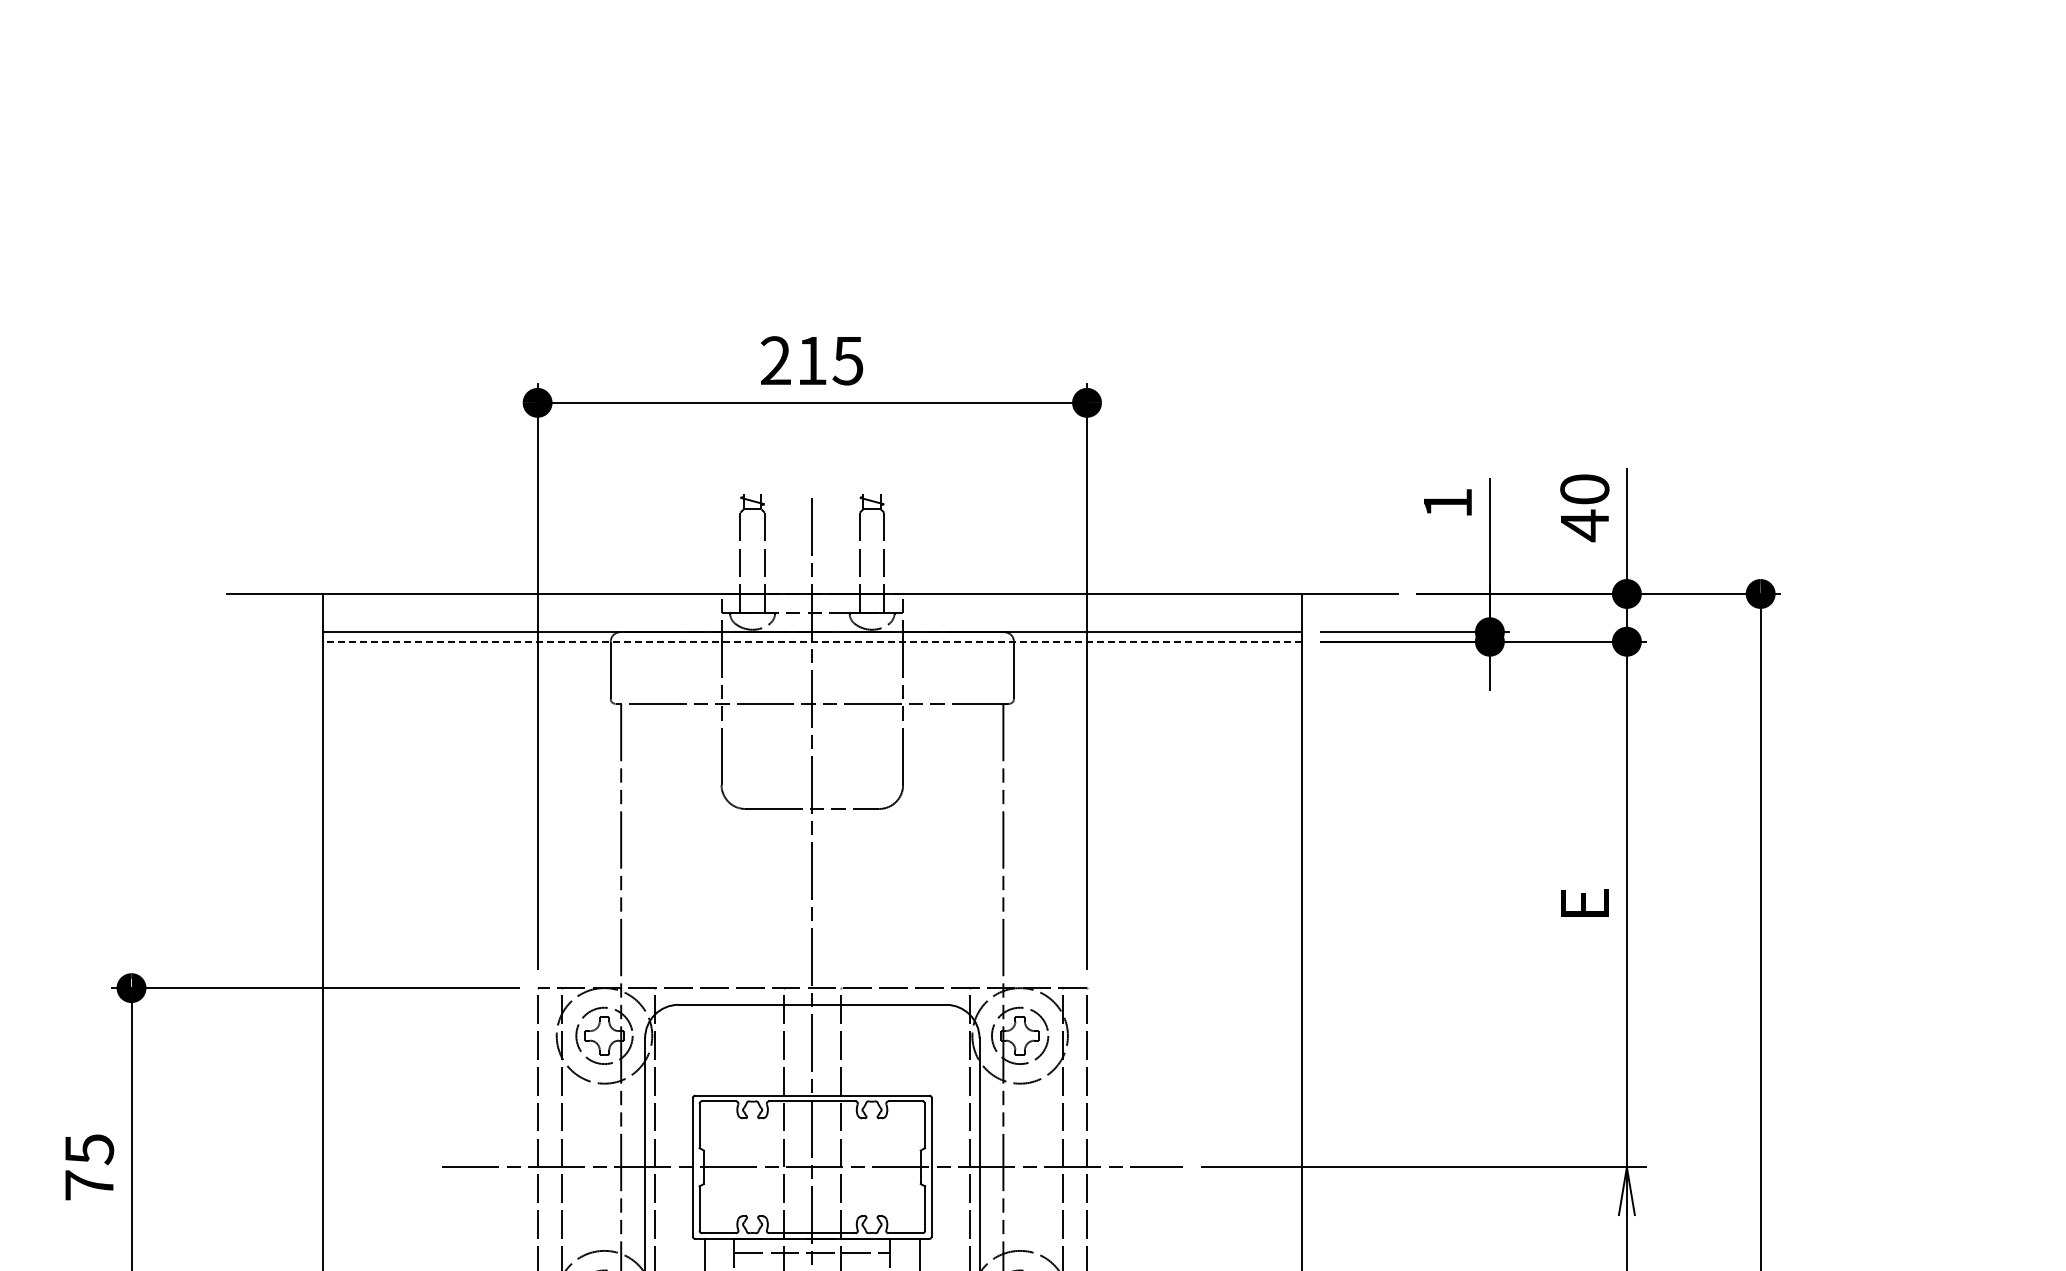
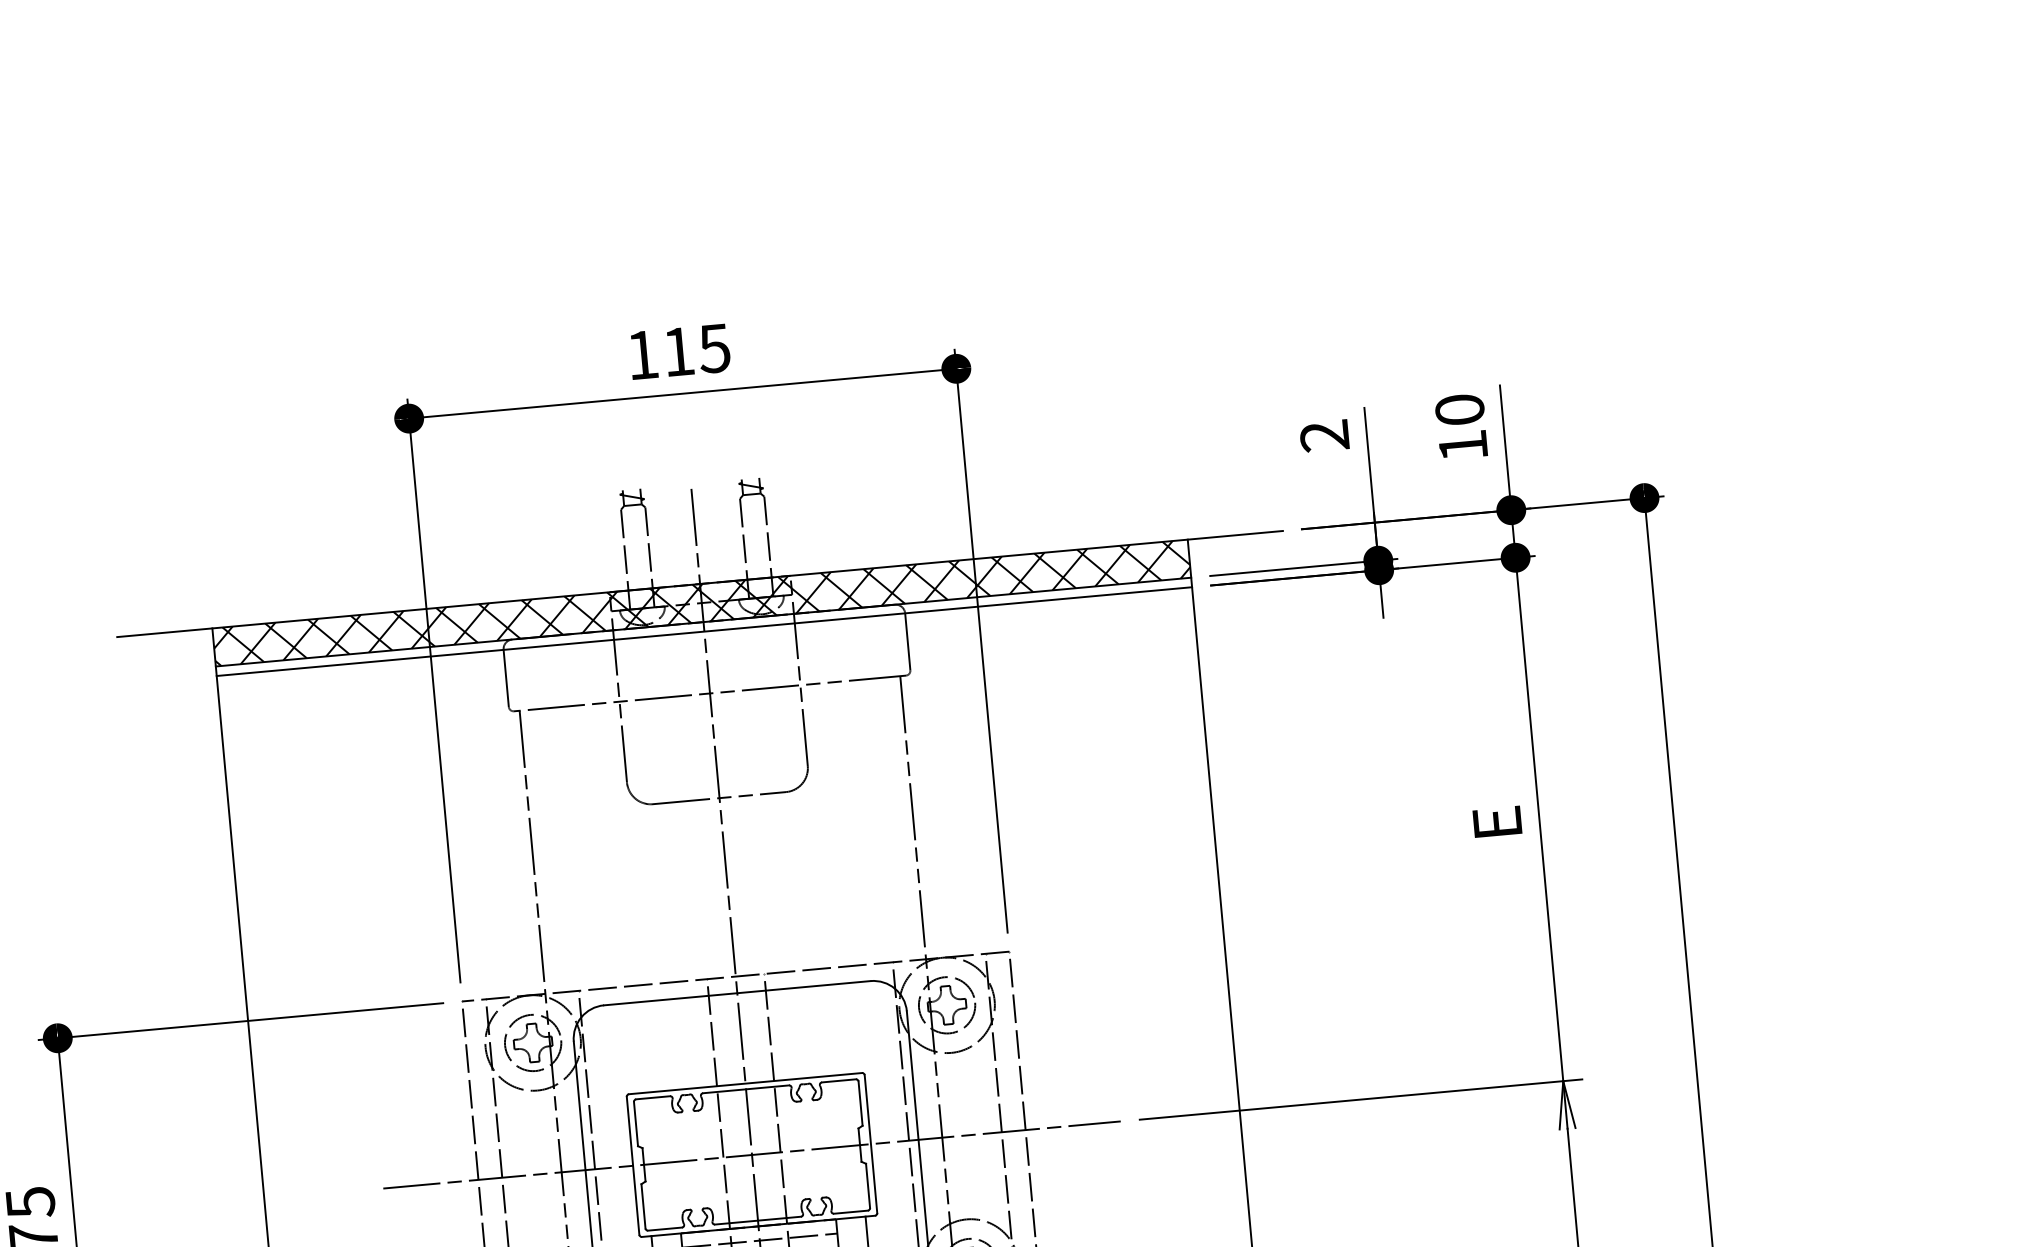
text: (775, 360) -> (642, 354), 215 -> 115
text: (1447, 503) -> (1324, 436), 1 -> 2
text: (1584, 525) -> (1462, 445), 40 -> 10
hatch: (812, 612) -> (701, 602), added
line: (812, 641) -> (704, 631), dashed -> solid

